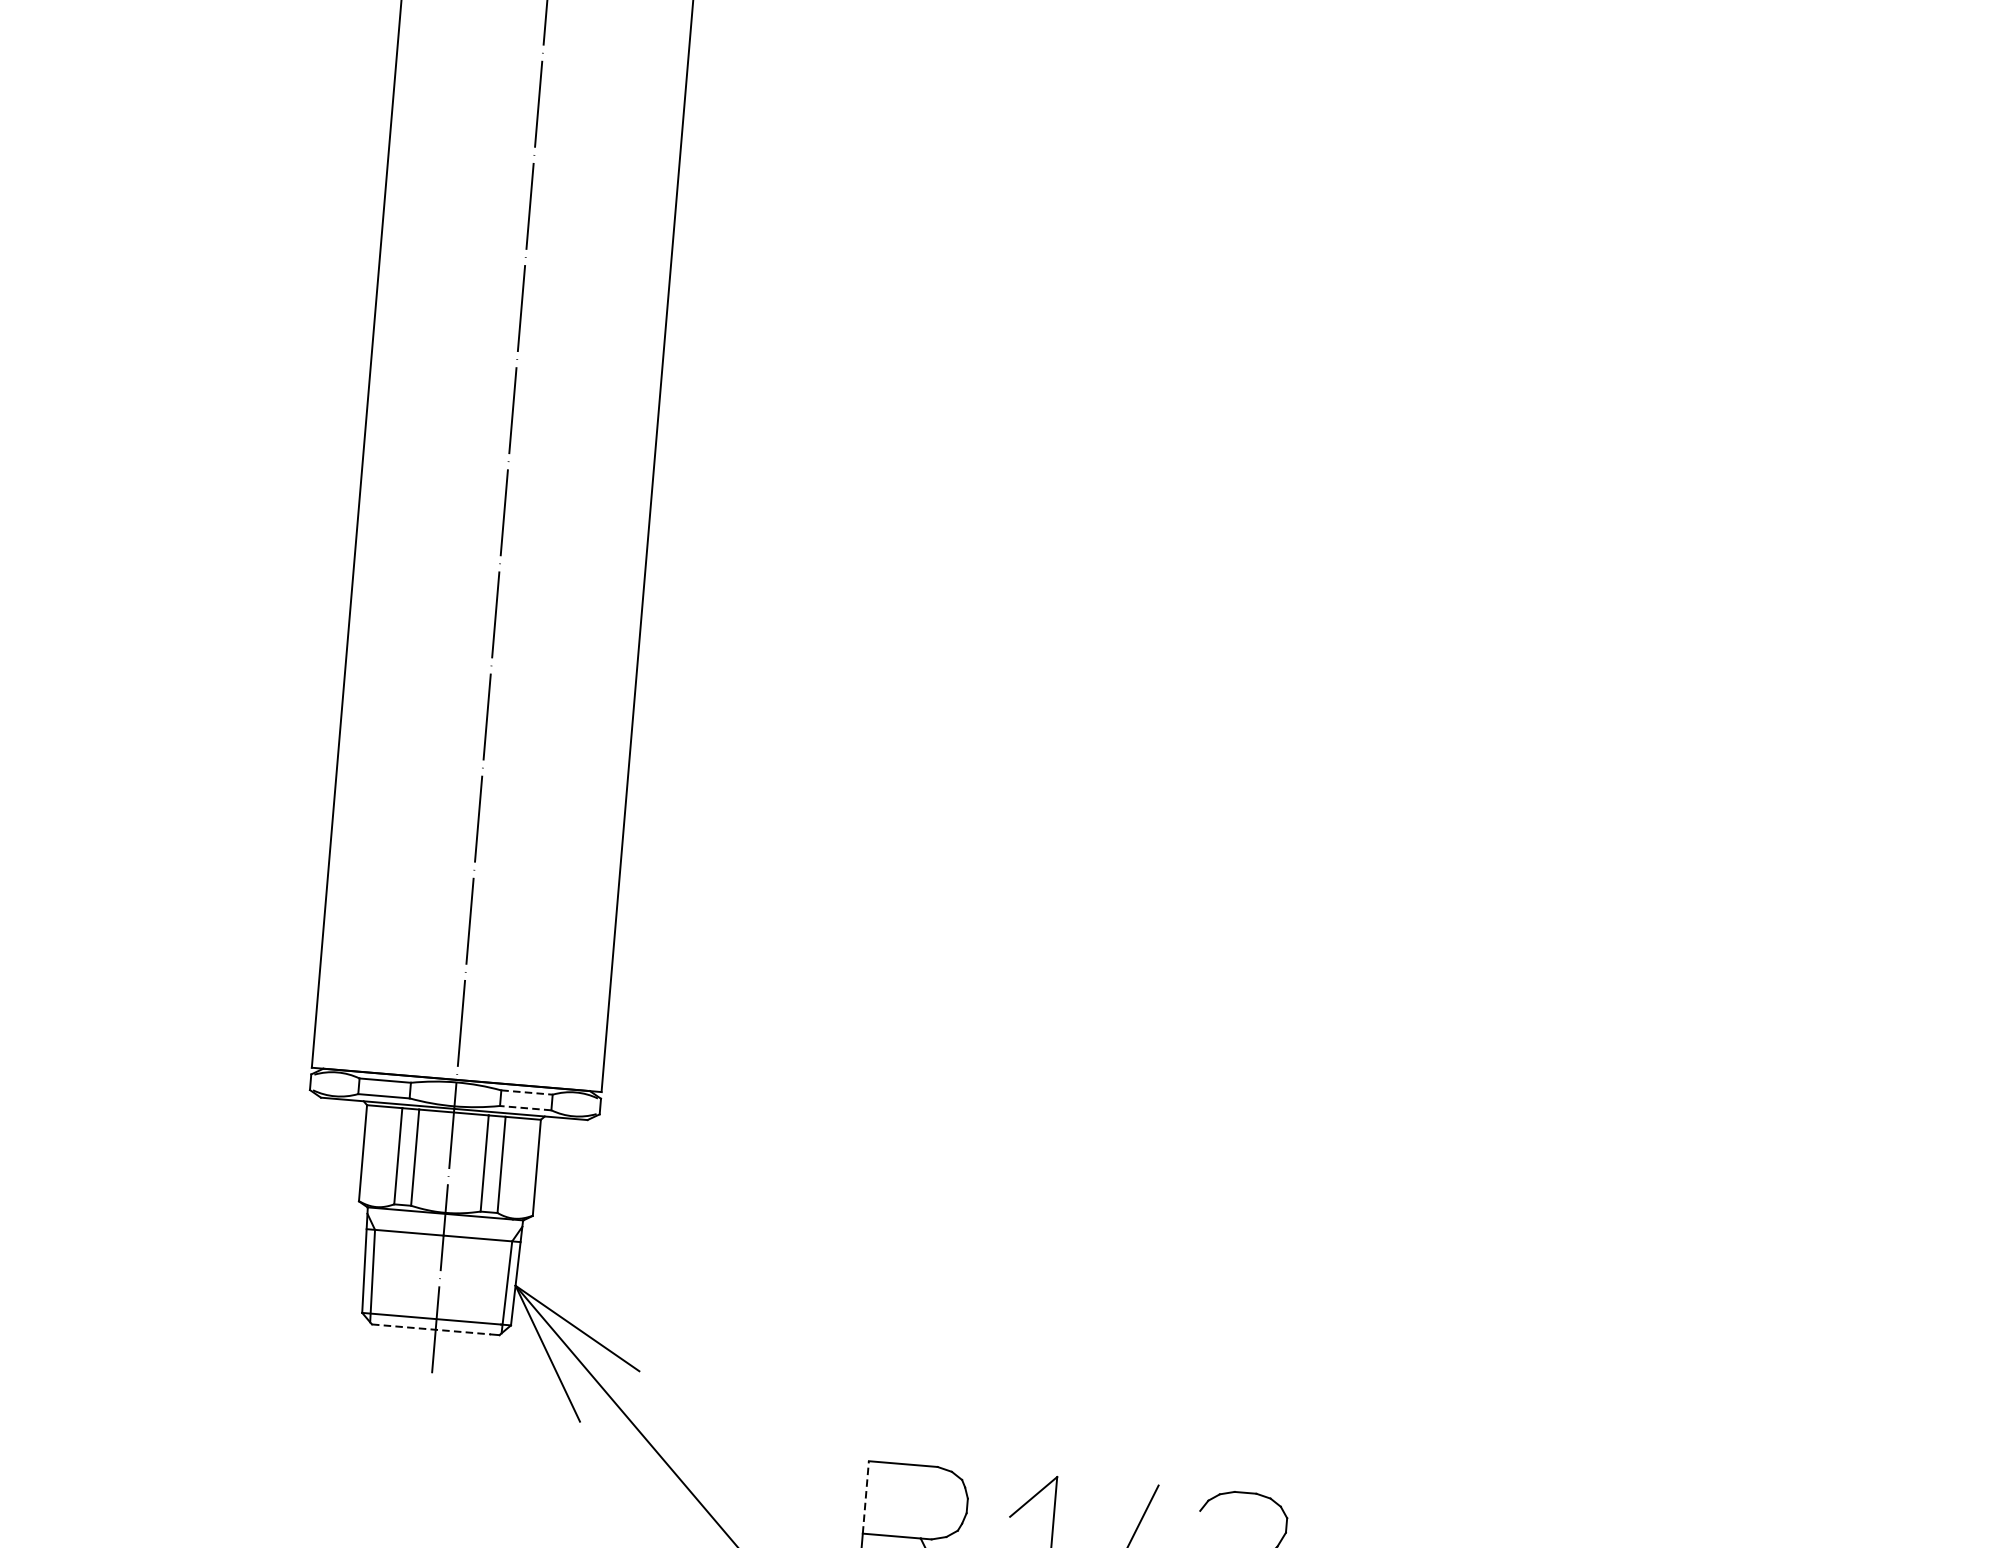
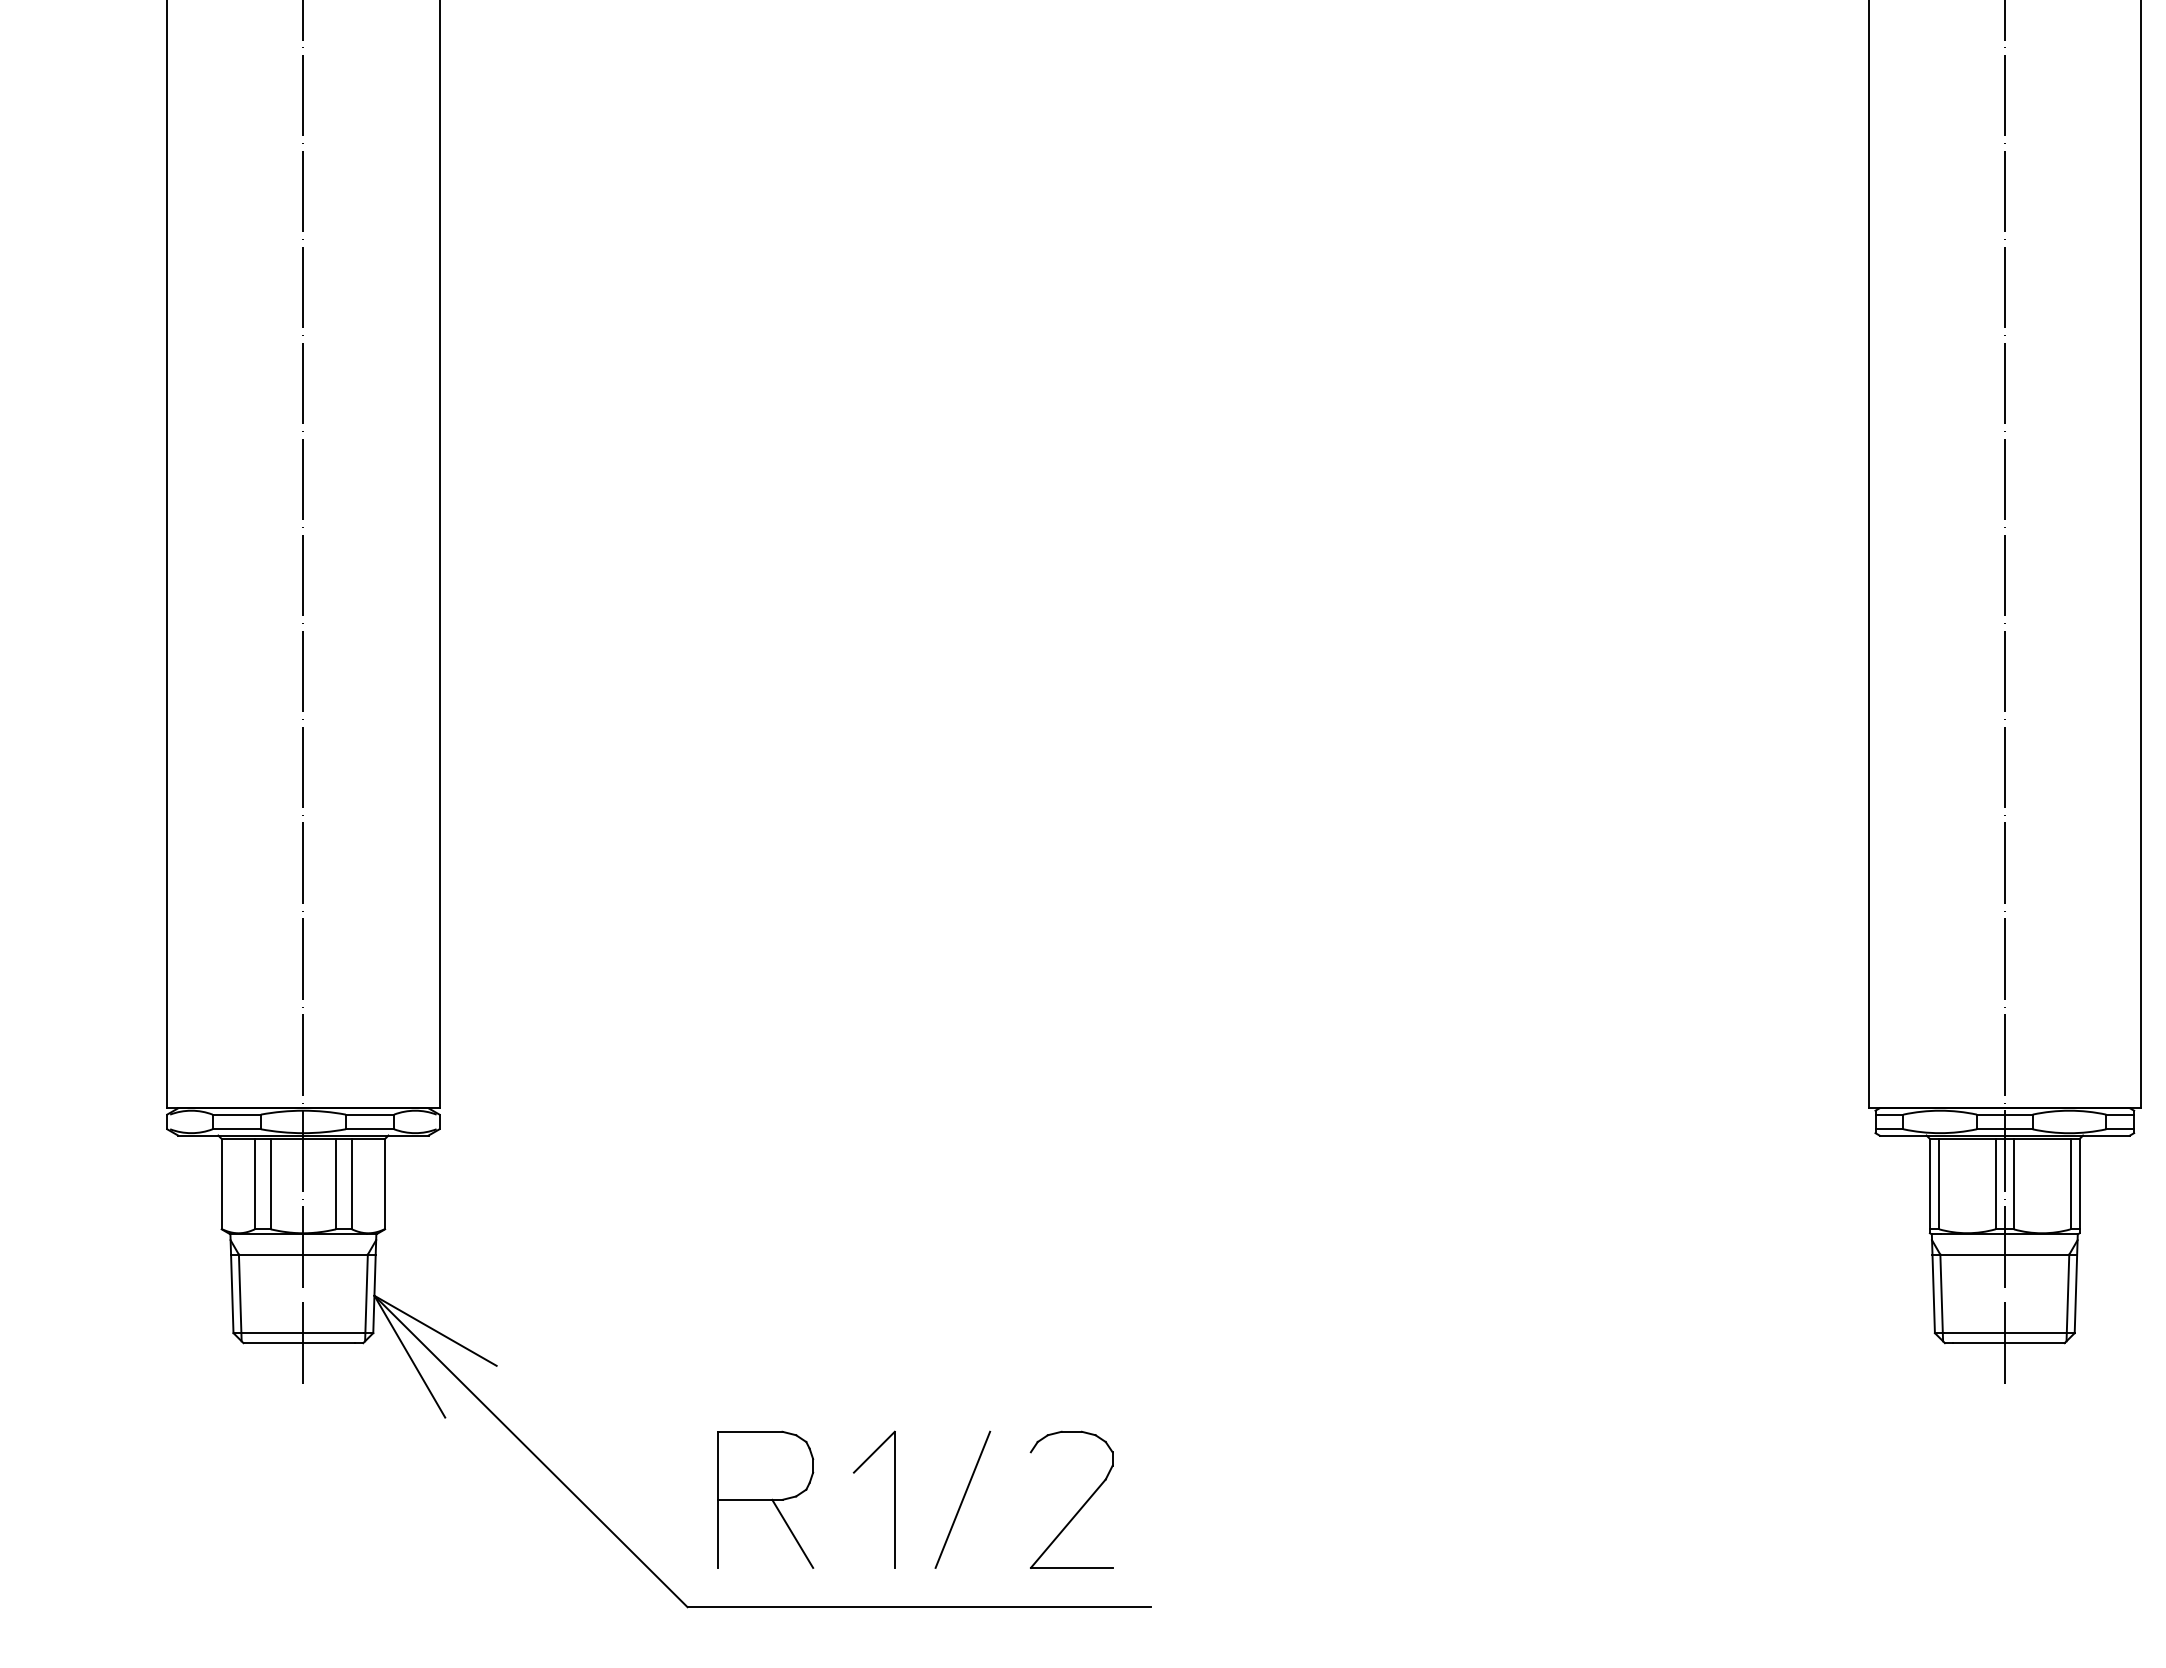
line: (527, 1092) -> (370, 1114), dashed -> solid
line: (525, 1108) -> (369, 1129), dashed -> solid
line: (431, 1329) -> (299, 1343), dashed -> solid
line: (865, 1497) -> (717, 1465), dashed -> solid

